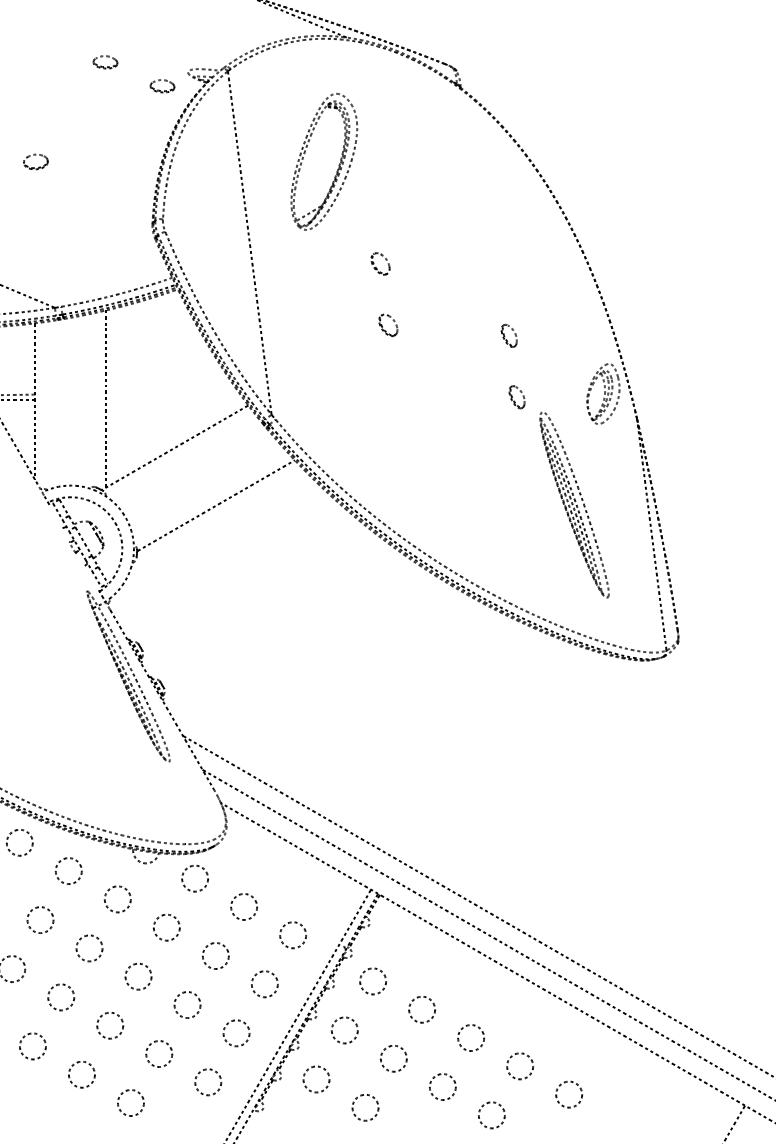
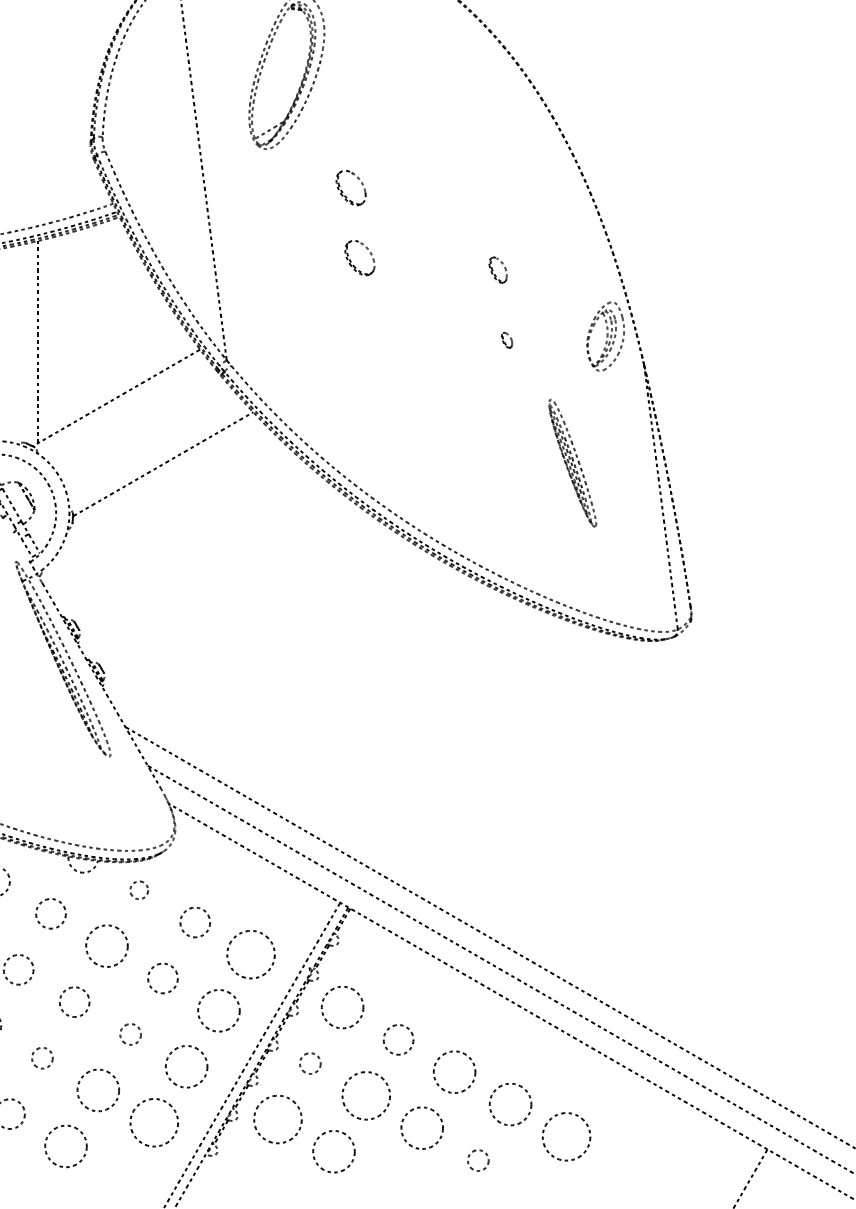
part: (380, 263) -> (351, 187), size x1.4
part: (388, 325) -> (360, 258), size x1.4
part: (516, 397) -> (506, 340), size x0.6
part: (574, 504) -> (572, 462), size x0.6
circle: (194, 878) -> (138, 889), size x0.6
circle: (166, 927) -> (106, 945), size x1.4
circle: (293, 935) -> (251, 955), size x1.6
circle: (373, 981) -> (343, 1007), size x1.4
circle: (264, 984) -> (218, 1011), size x1.4
circle: (187, 1004) -> (130, 1033), size x0.7
circle: (110, 1025) -> (42, 1057), size x0.7
circle: (344, 1030) -> (309, 1063), size x0.7
circle: (236, 1033) -> (186, 1067), size x1.4
circle: (471, 1038) -> (455, 1072), size x1.4
circle: (159, 1053) -> (98, 1089), size x1.4
circle: (393, 1058) -> (365, 1095), size x1.6
circle: (520, 1066) -> (510, 1104), size x1.4
circle: (316, 1079) -> (277, 1119), size x1.6
circle: (208, 1082) -> (154, 1123), size x1.6
circle: (442, 1086) -> (421, 1127), size x1.4
circle: (569, 1094) -> (566, 1136), size x1.6
circle: (130, 1102) -> (65, 1145), size x1.4
circle: (365, 1107) -> (333, 1151), size x1.4
circle: (491, 1115) -> (477, 1160), size x0.7

